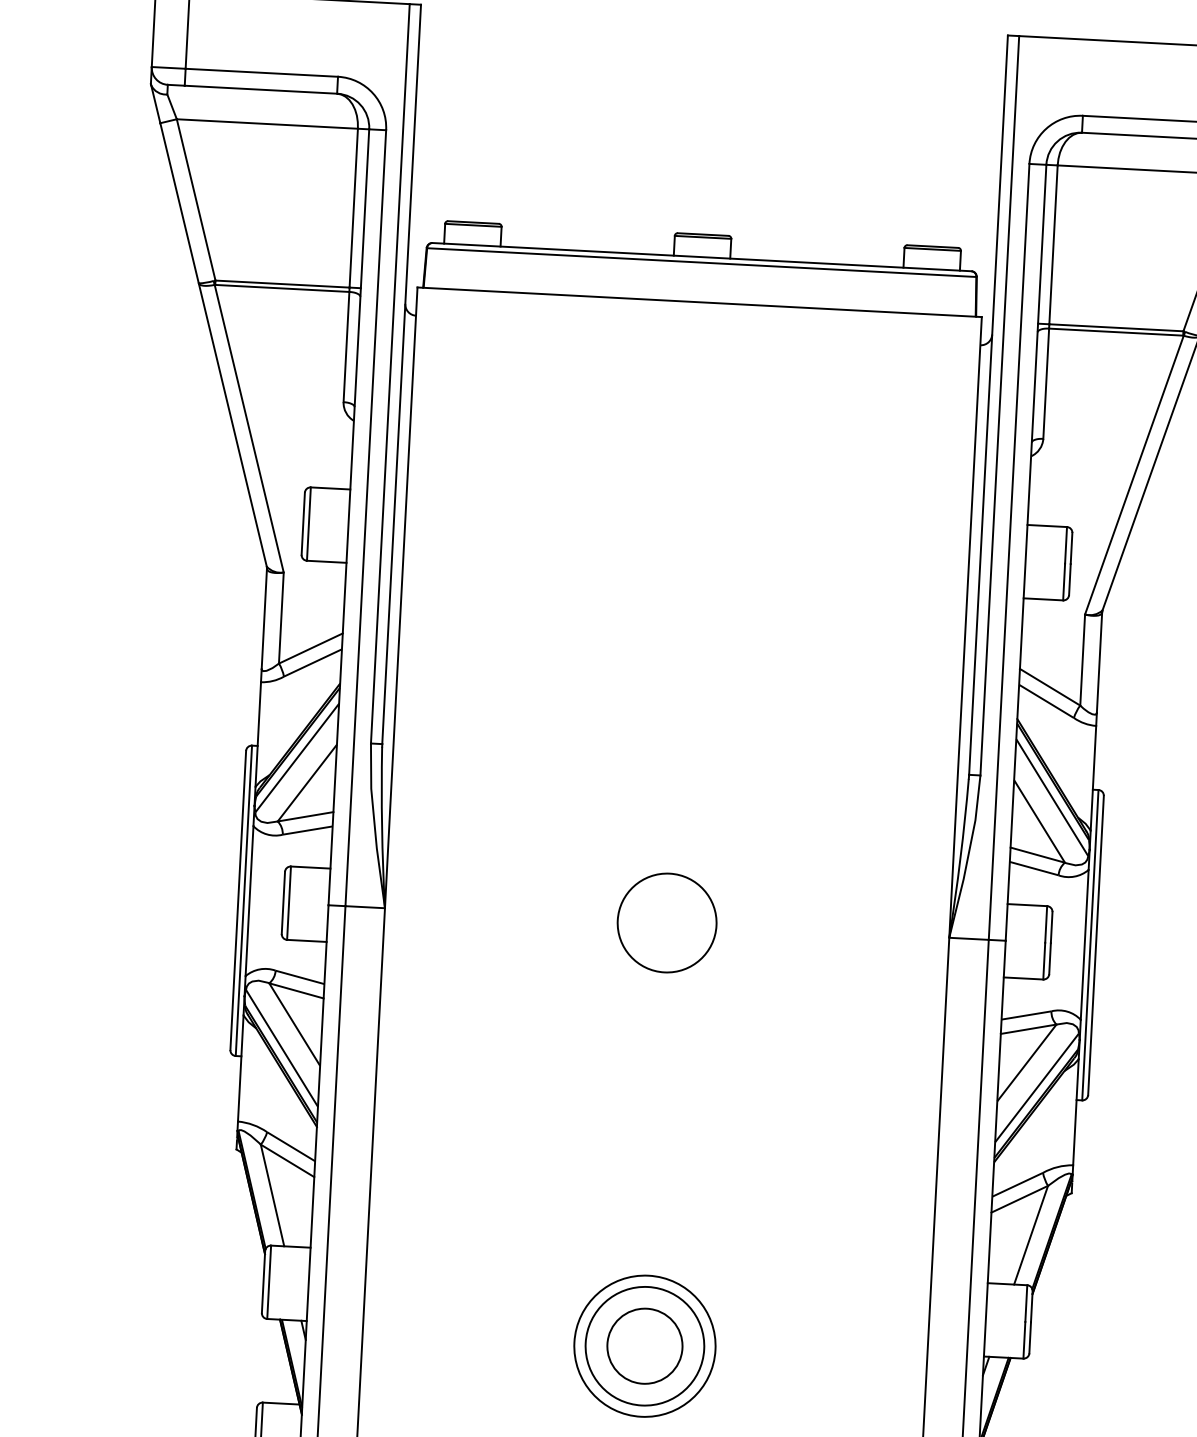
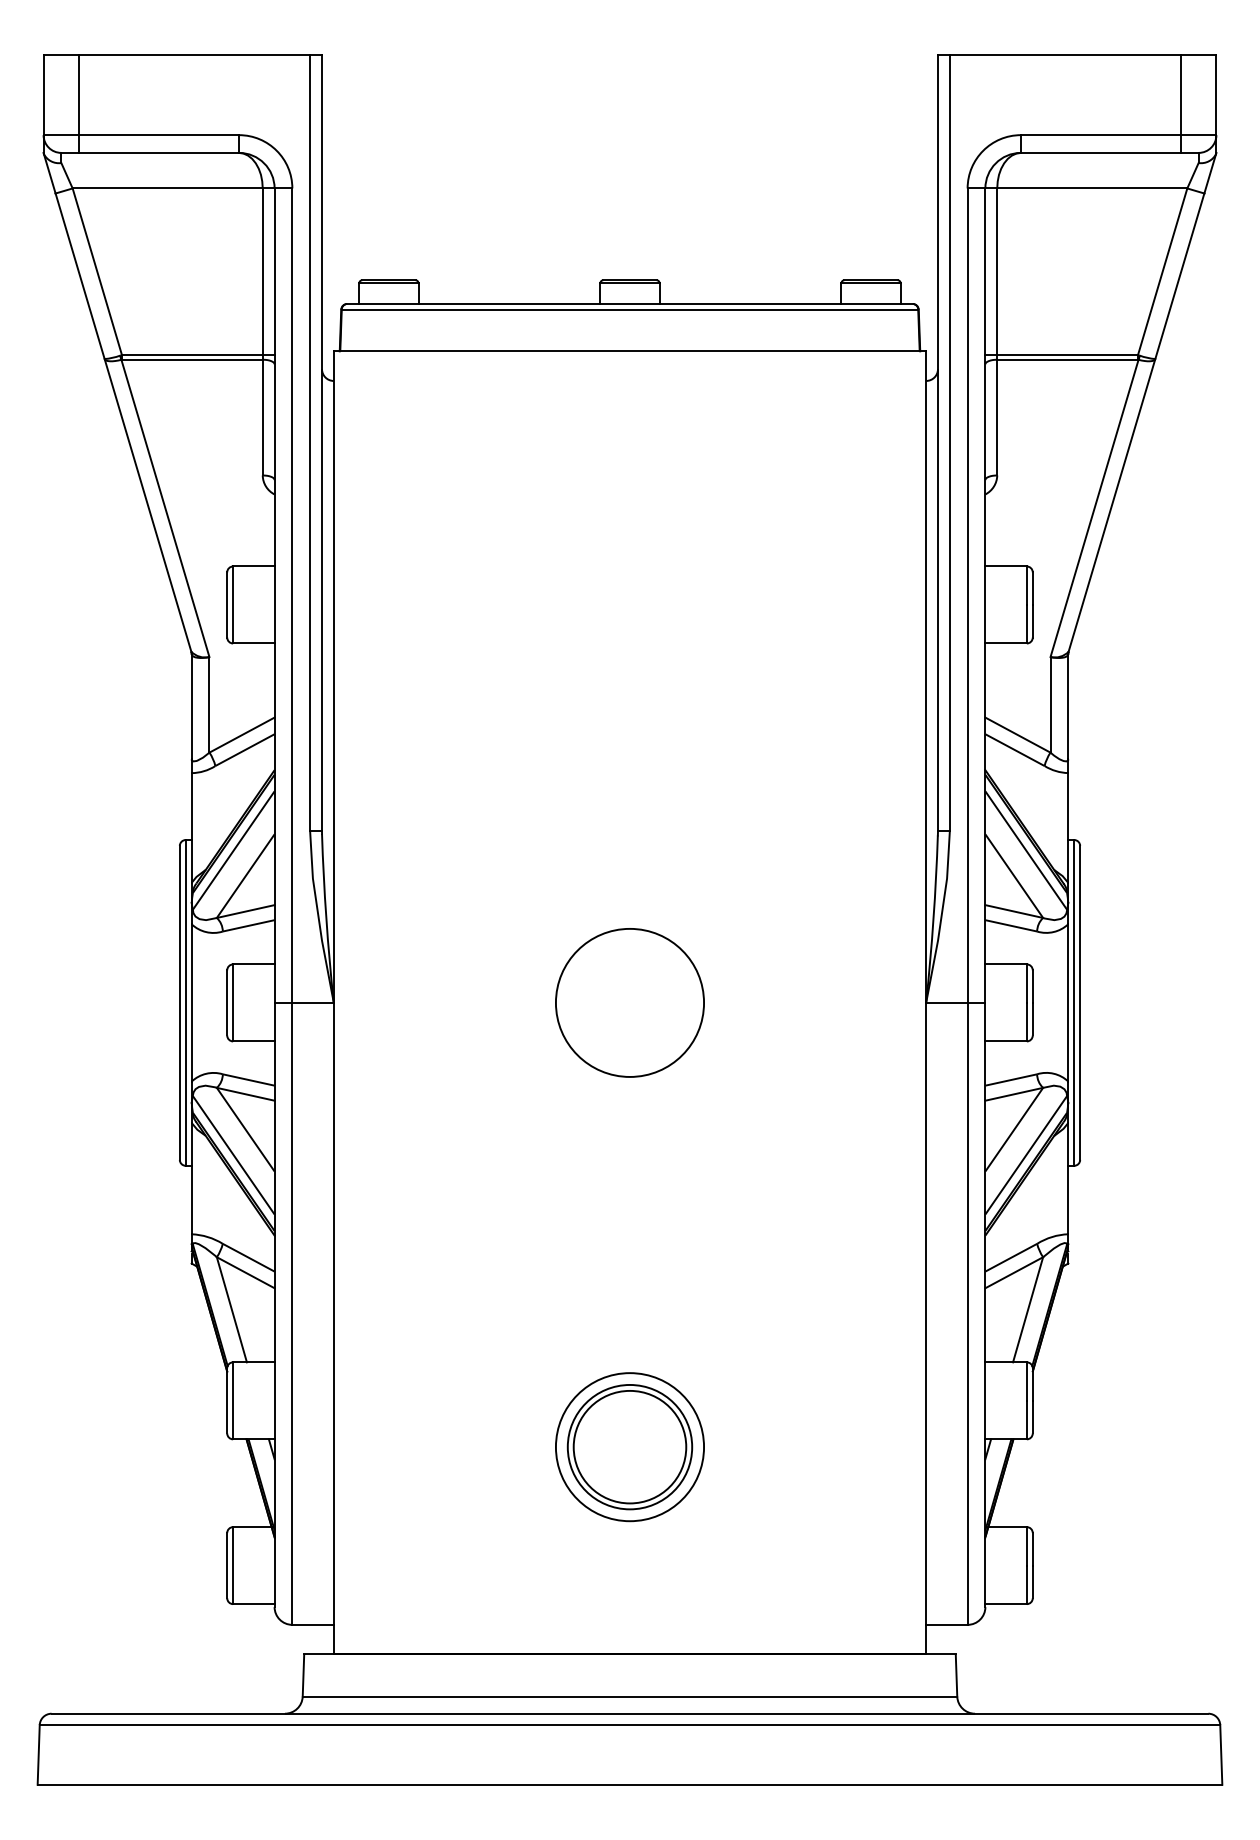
circle: (666, 922) -> (629, 1002), size x1.43
circle: (644, 1345) -> (629, 1446), size x1.43

